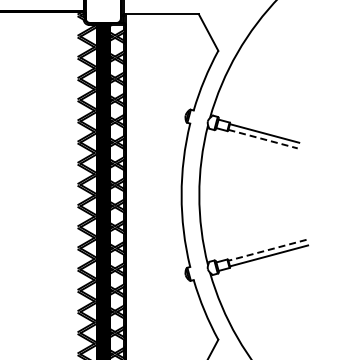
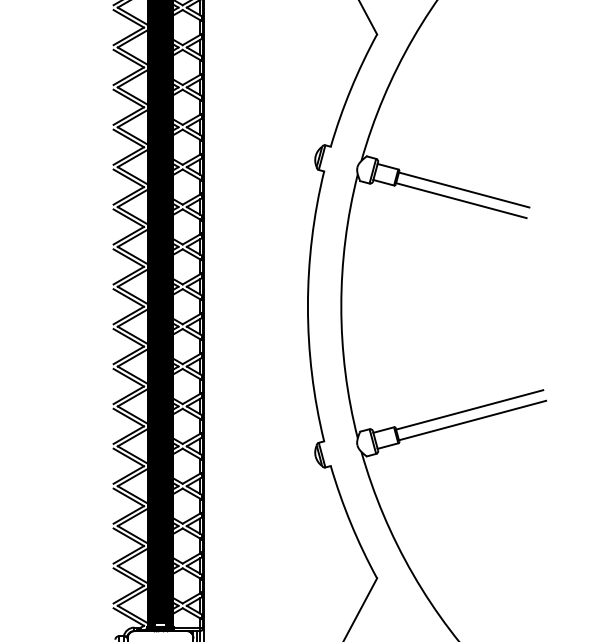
line: (263, 139) -> (462, 201), dashed -> solid
line: (267, 250) -> (469, 410), dashed -> solid

